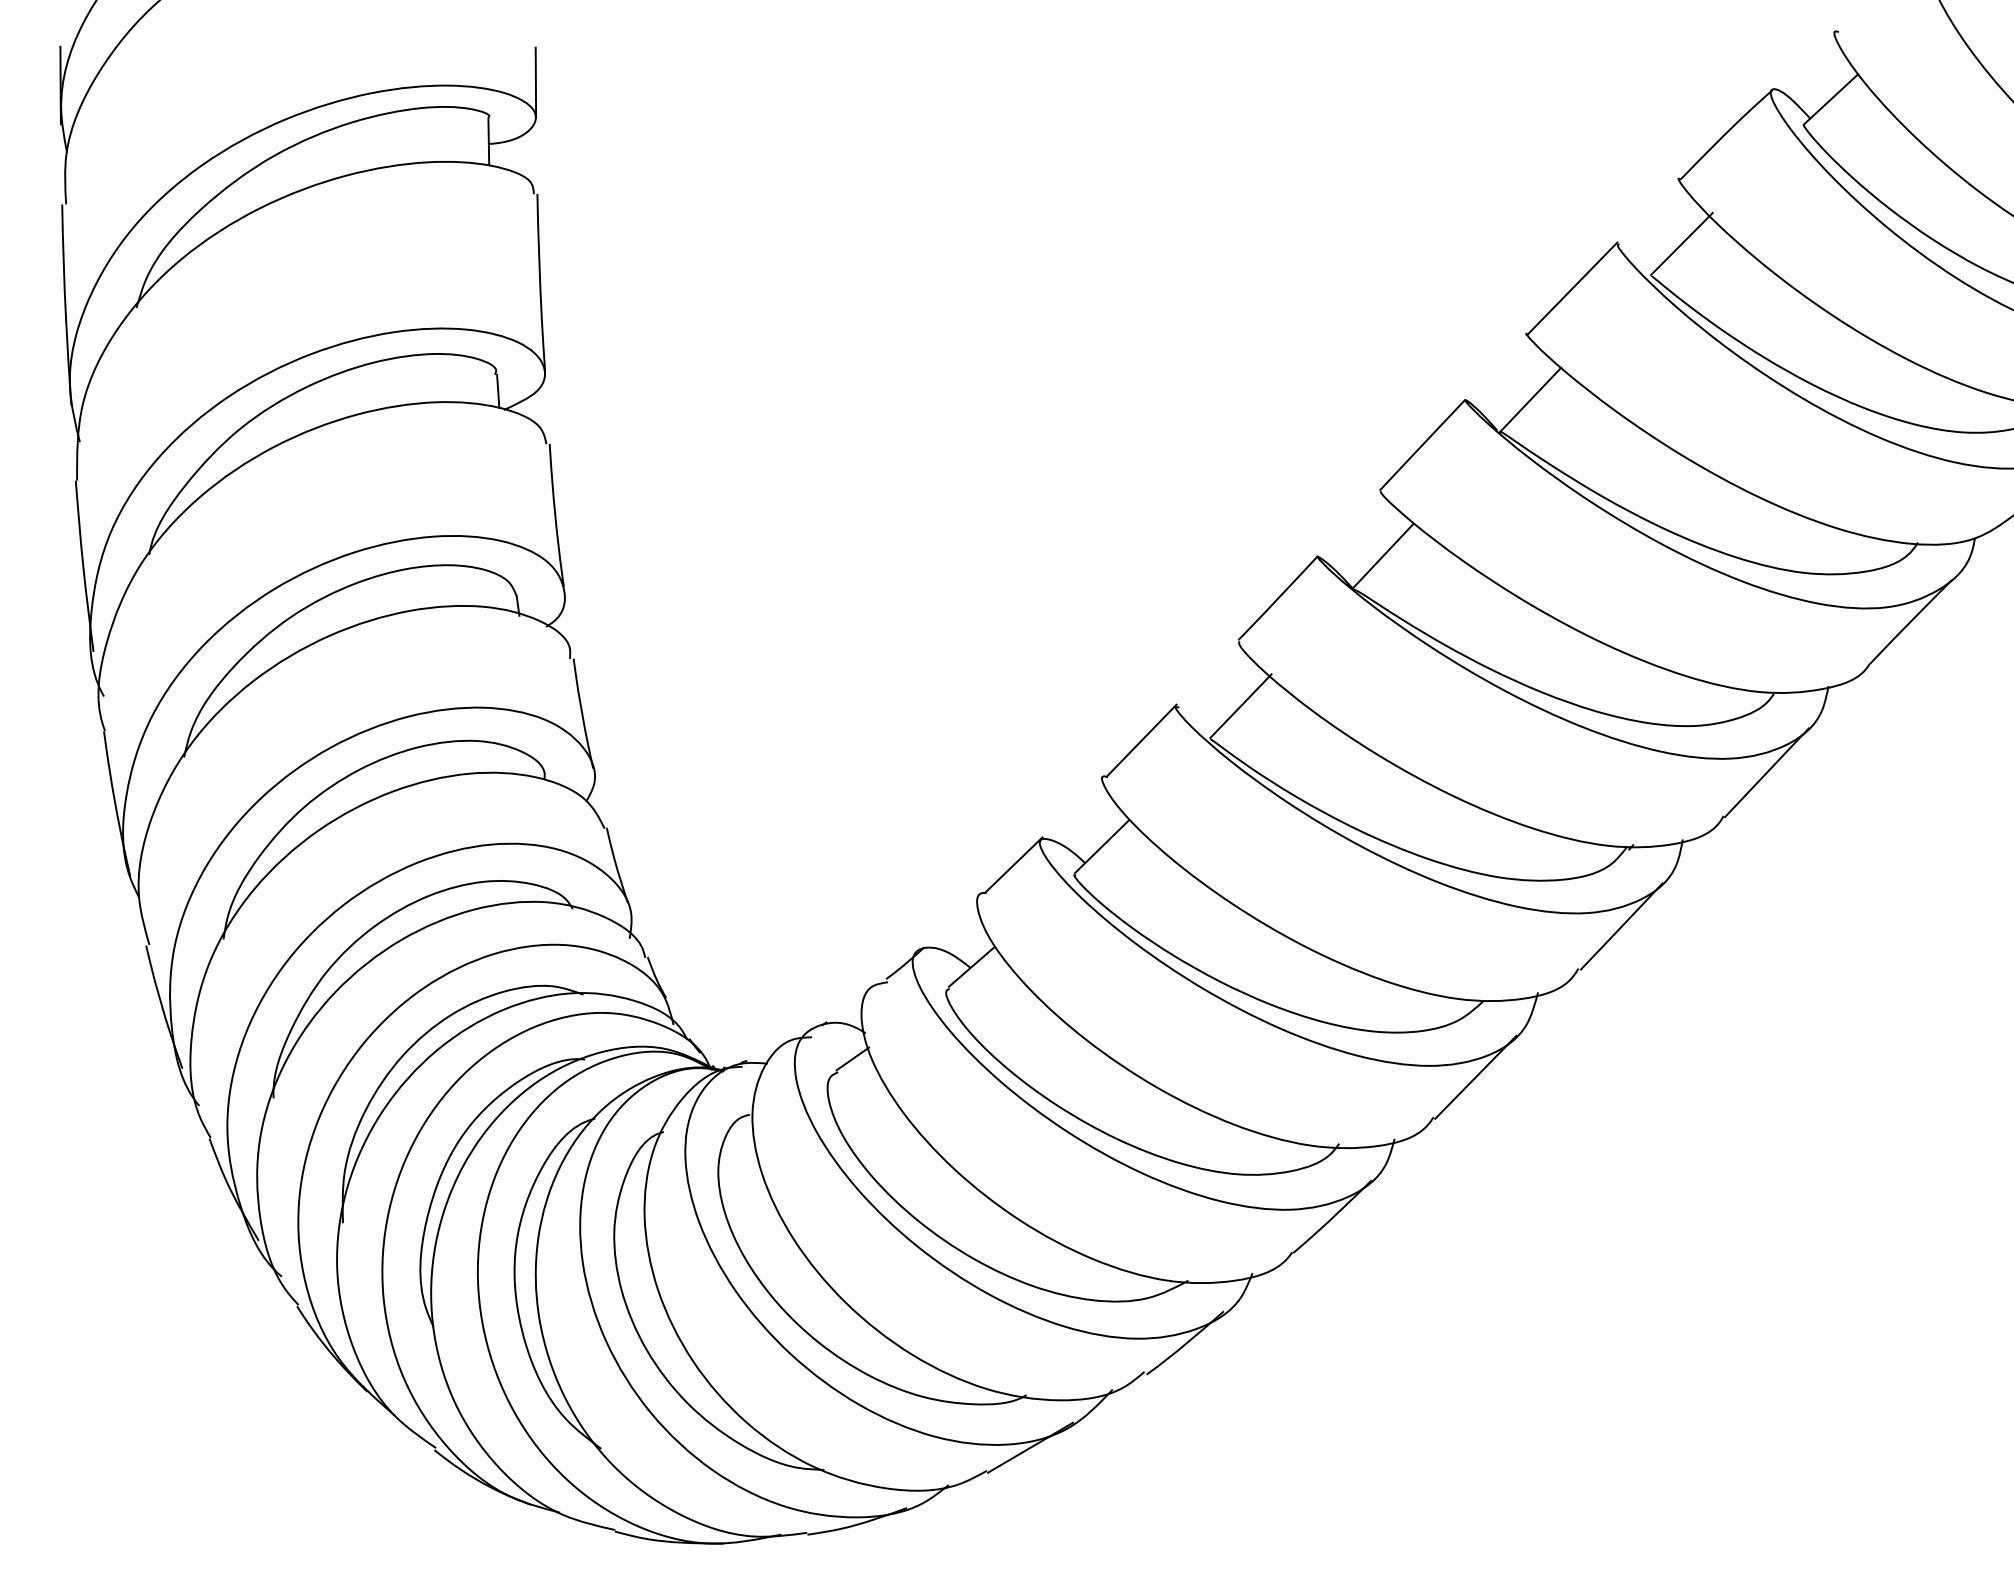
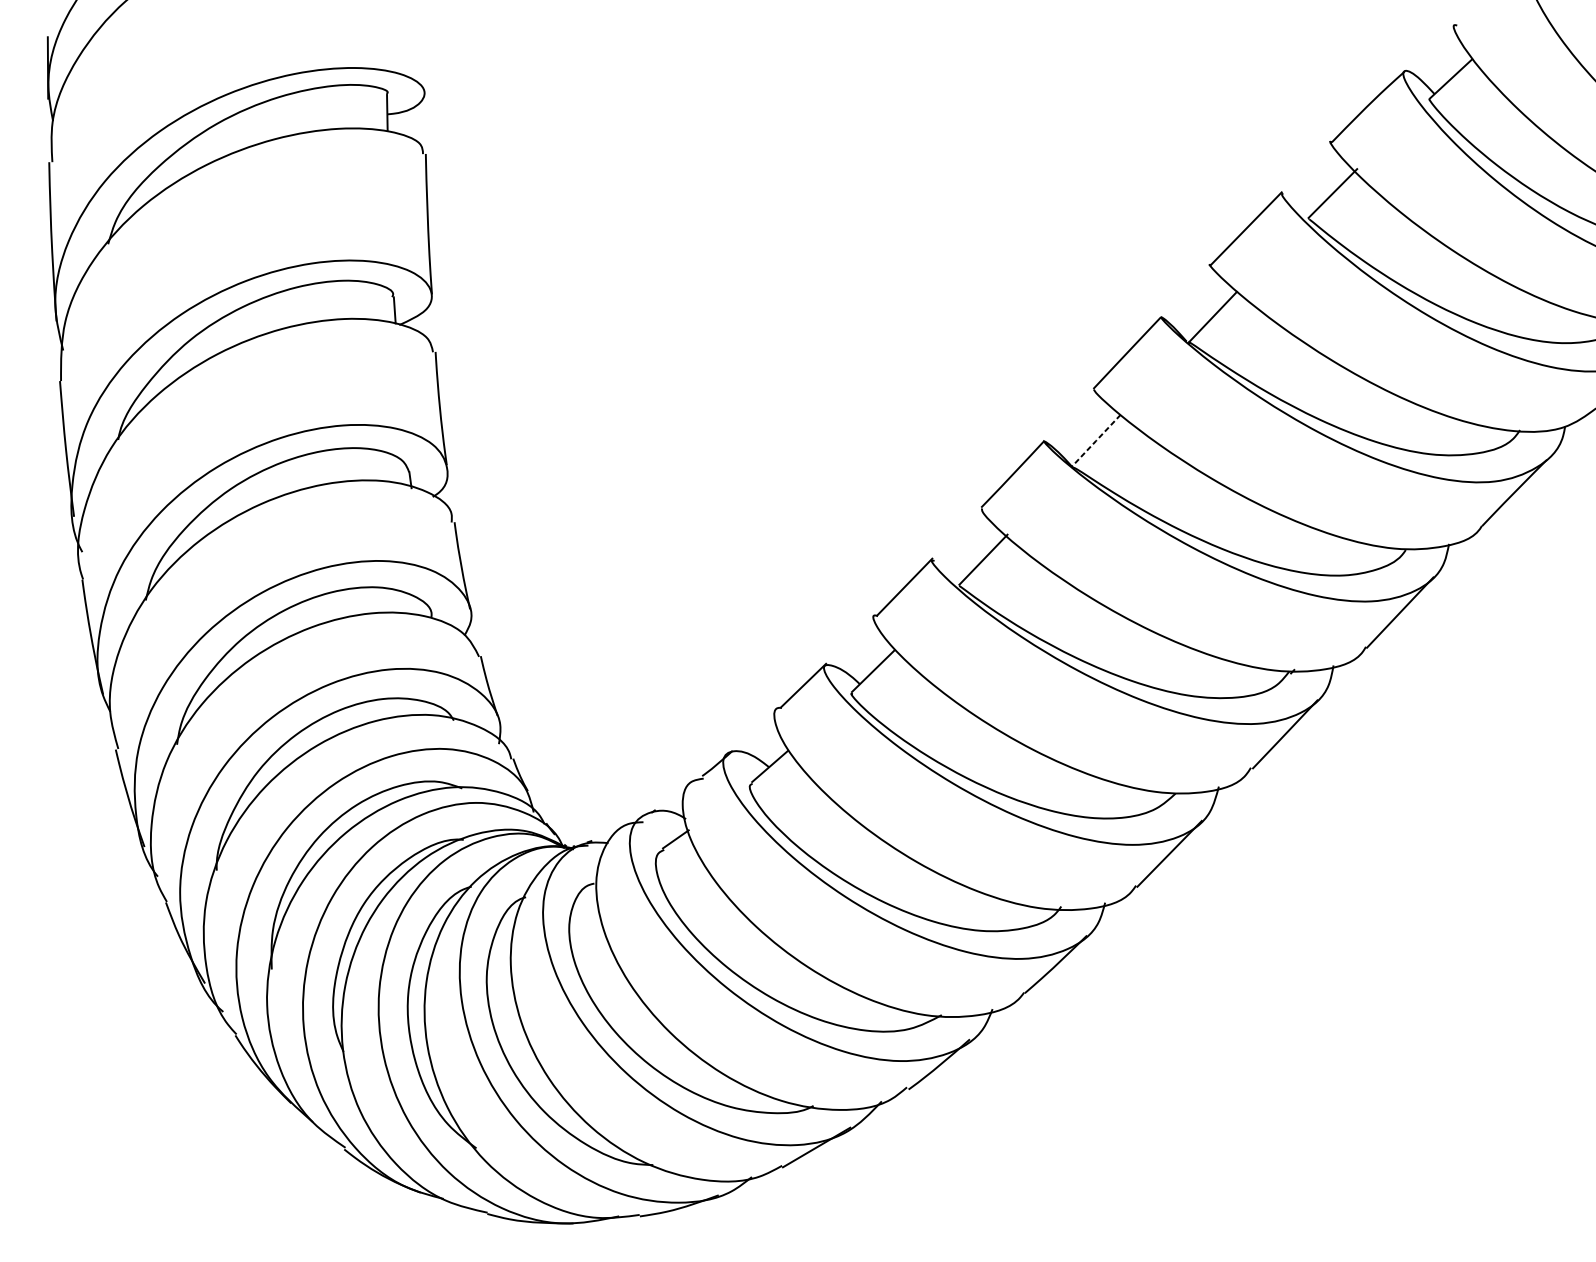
line: (535, 82) -> (424, 65), removed
line: (1383, 556) -> (1096, 441), solid -> dashed

